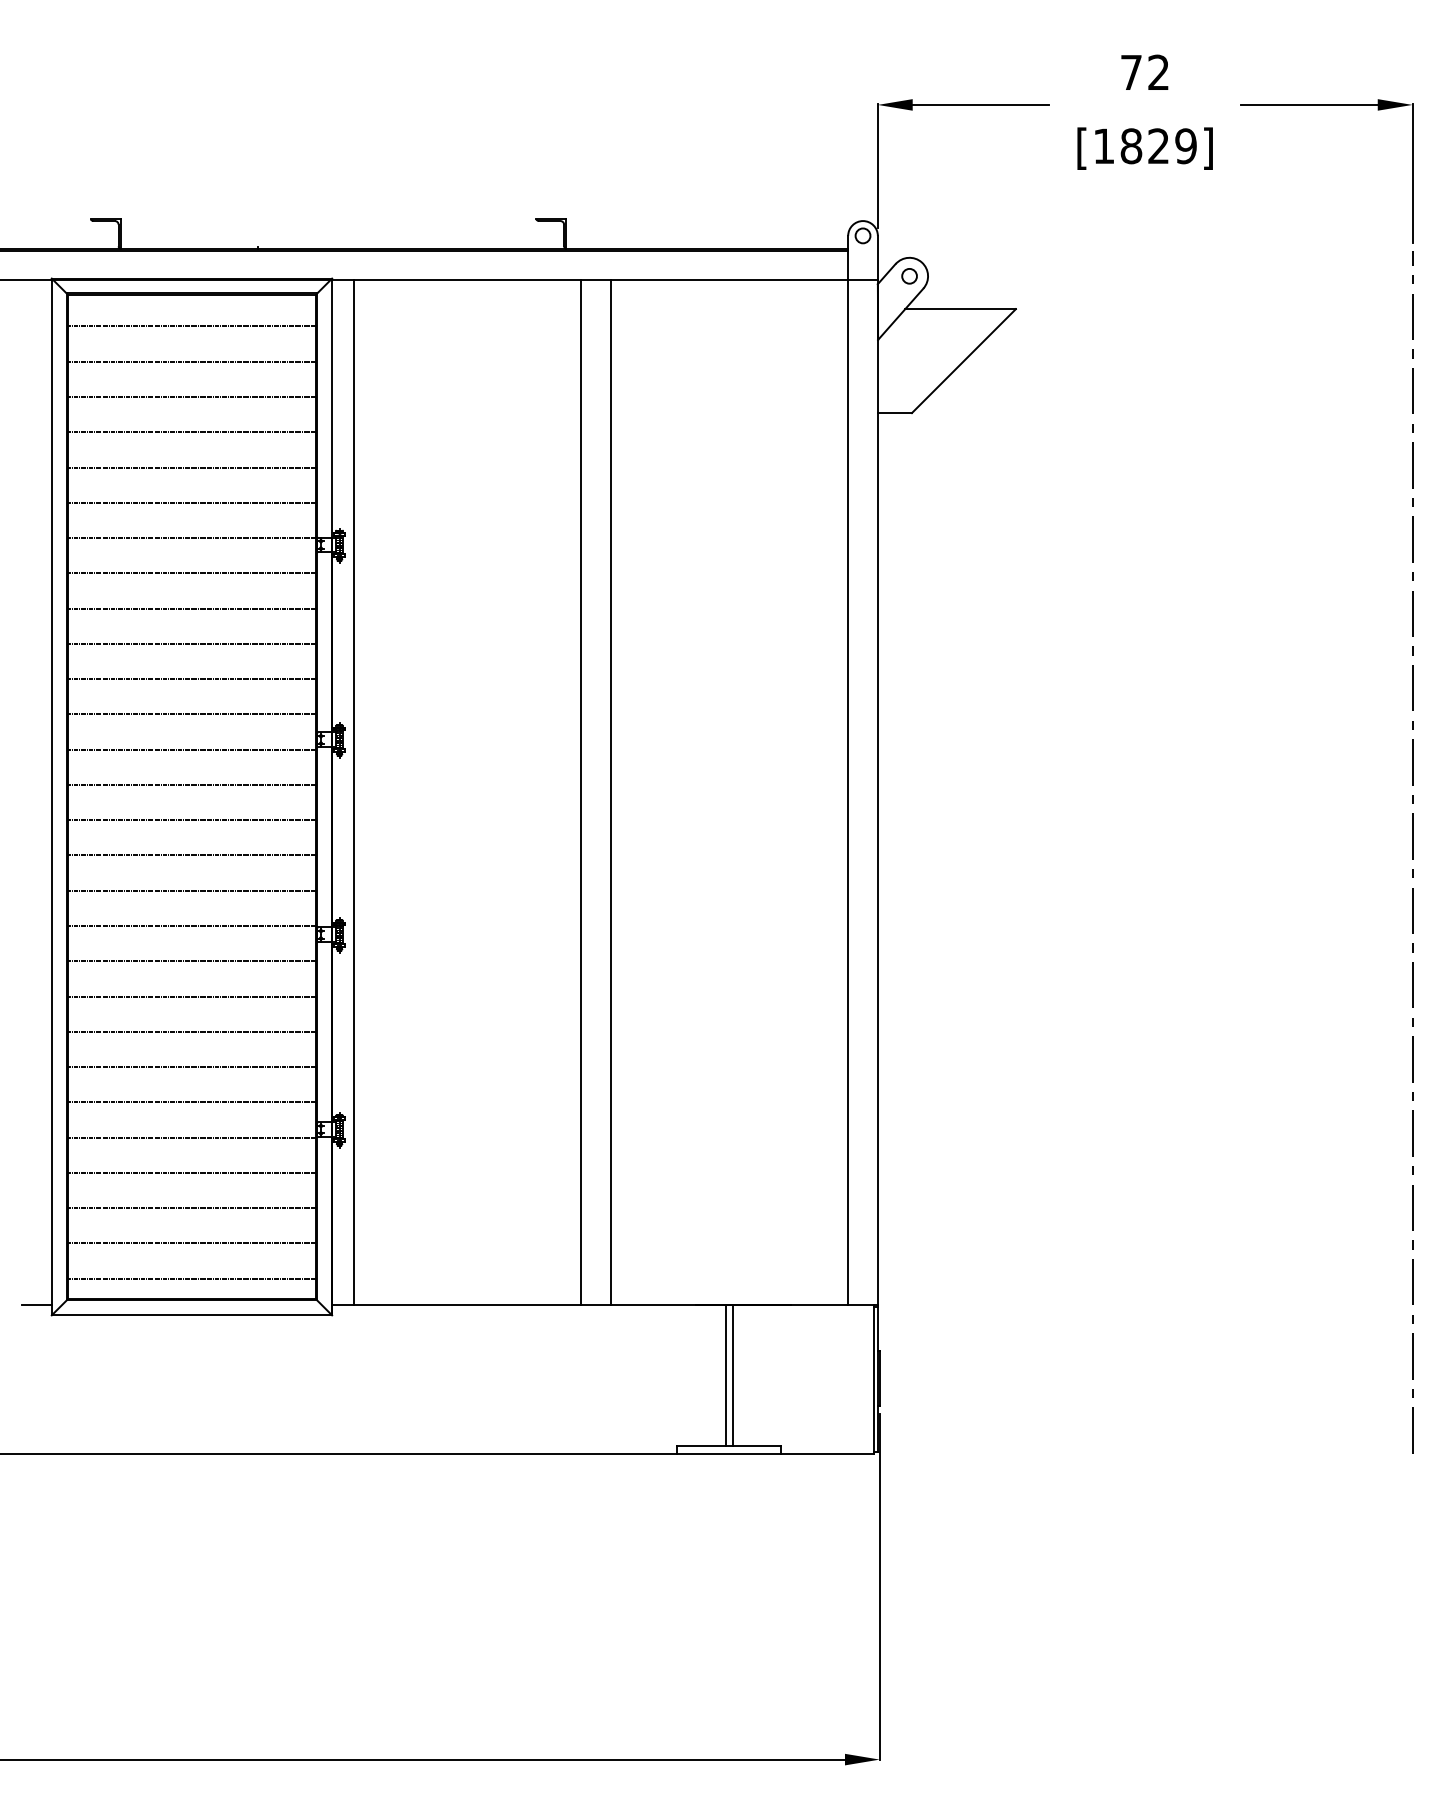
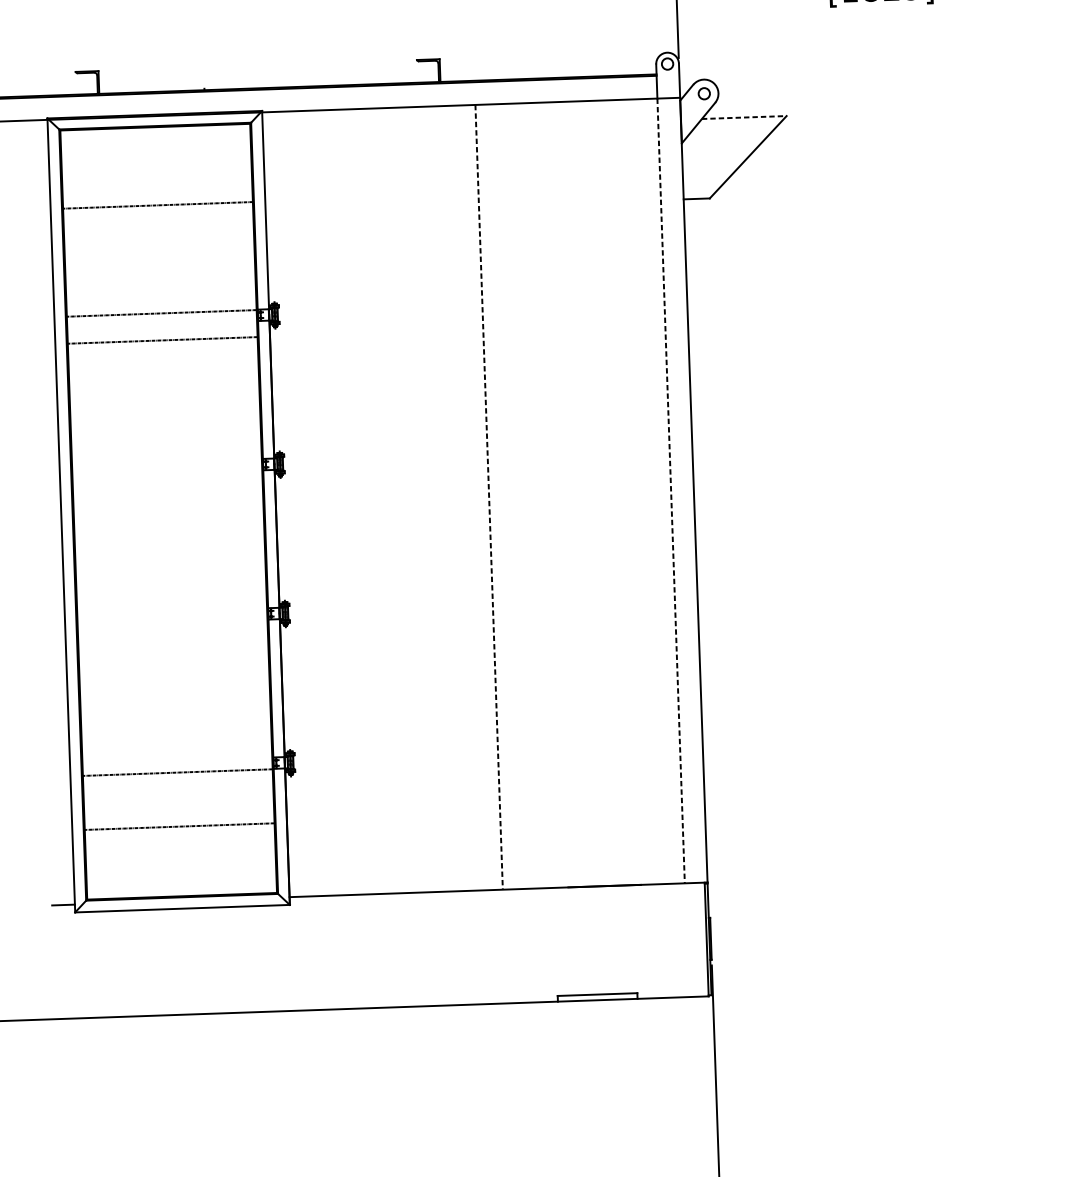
line: (961, 309) -> (744, 117), solid -> dashed
line: (191, 326) -> (155, 151), removed
line: (191, 361) -> (156, 178), removed
line: (191, 432) -> (158, 232), removed
line: (191, 467) -> (159, 259), removed
line: (191, 502) -> (160, 286), removed
line: (191, 608) -> (163, 367), removed
line: (191, 643) -> (164, 394), removed
line: (191, 679) -> (165, 421), removed
line: (191, 714) -> (166, 448), removed
line: (191, 749) -> (167, 475), removed
line: (191, 784) -> (167, 502), removed
line: (354, 792) -> (293, 503), removed
line: (580, 792) -> (466, 497), removed
line: (610, 793) -> (489, 497), solid -> dashed
line: (848, 793) -> (671, 491), solid -> dashed
line: (191, 820) -> (168, 529), removed
line: (191, 855) -> (169, 556), removed
line: (191, 890) -> (170, 583), removed
line: (191, 926) -> (171, 610), removed
line: (191, 961) -> (172, 637), removed
line: (191, 996) -> (173, 664), removed
line: (191, 1031) -> (174, 691), removed
line: (191, 1067) -> (175, 718), removed
line: (191, 1102) -> (176, 745), removed
line: (191, 1172) -> (178, 799), removed
line: (191, 1243) -> (180, 853), removed
line: (191, 1278) -> (181, 880), removed
line: (725, 1375) -> (592, 940), removed
line: (733, 1375) -> (598, 940), removed

